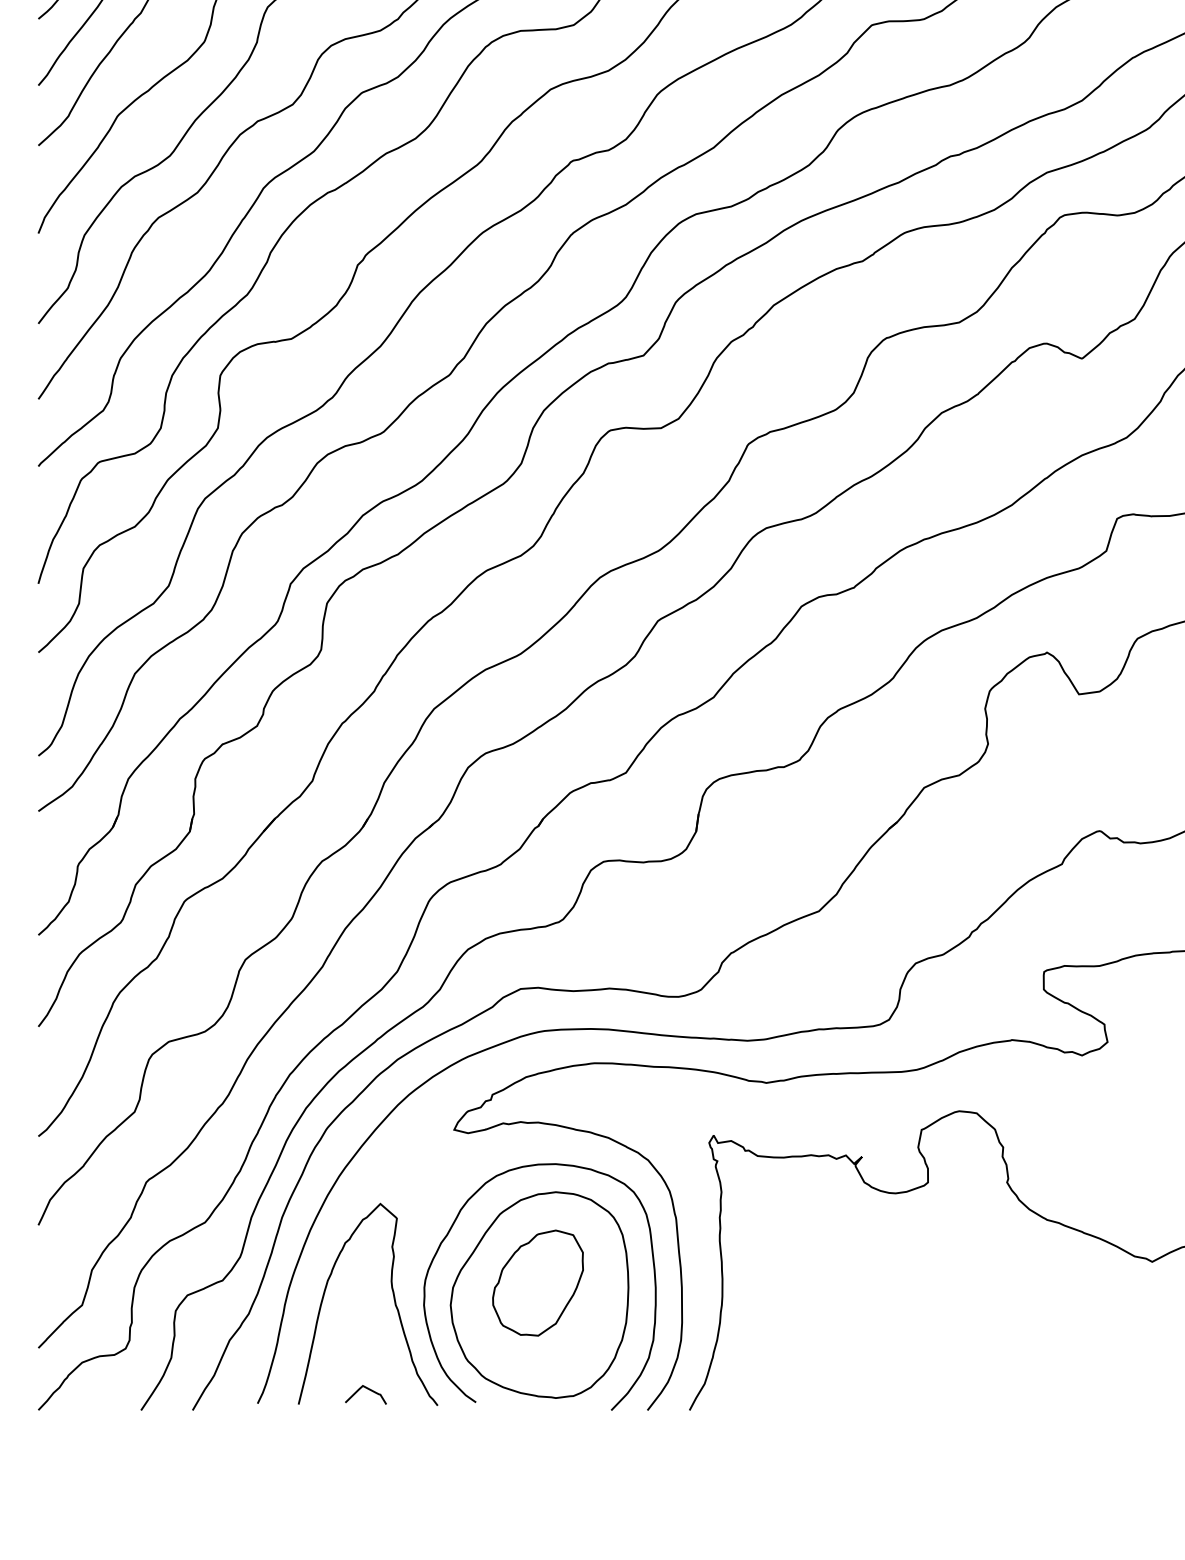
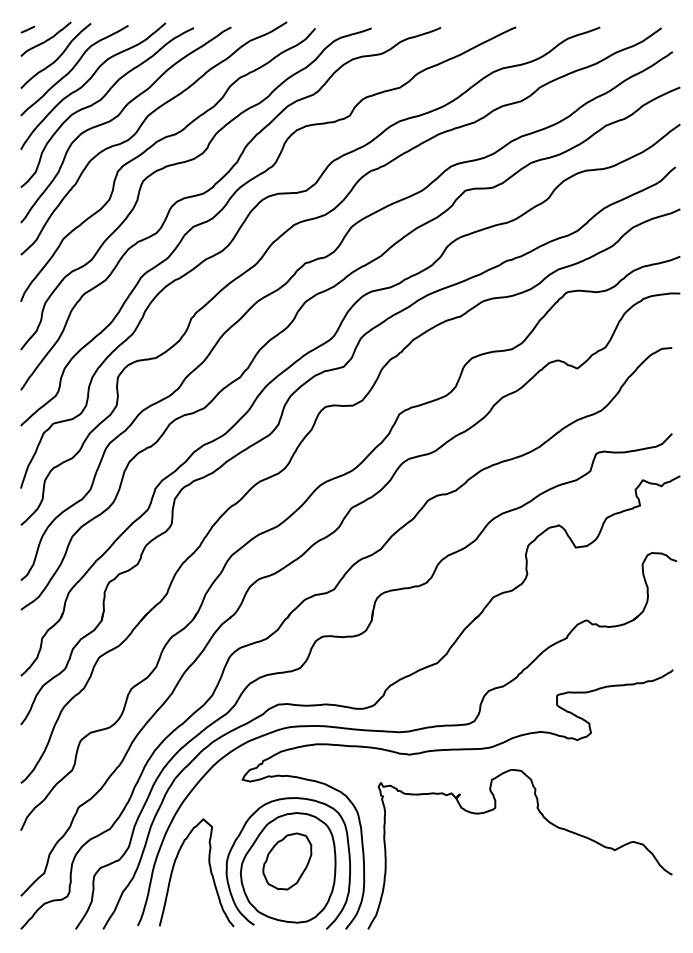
curve: (365, 1390) -> (195, 918), removed

